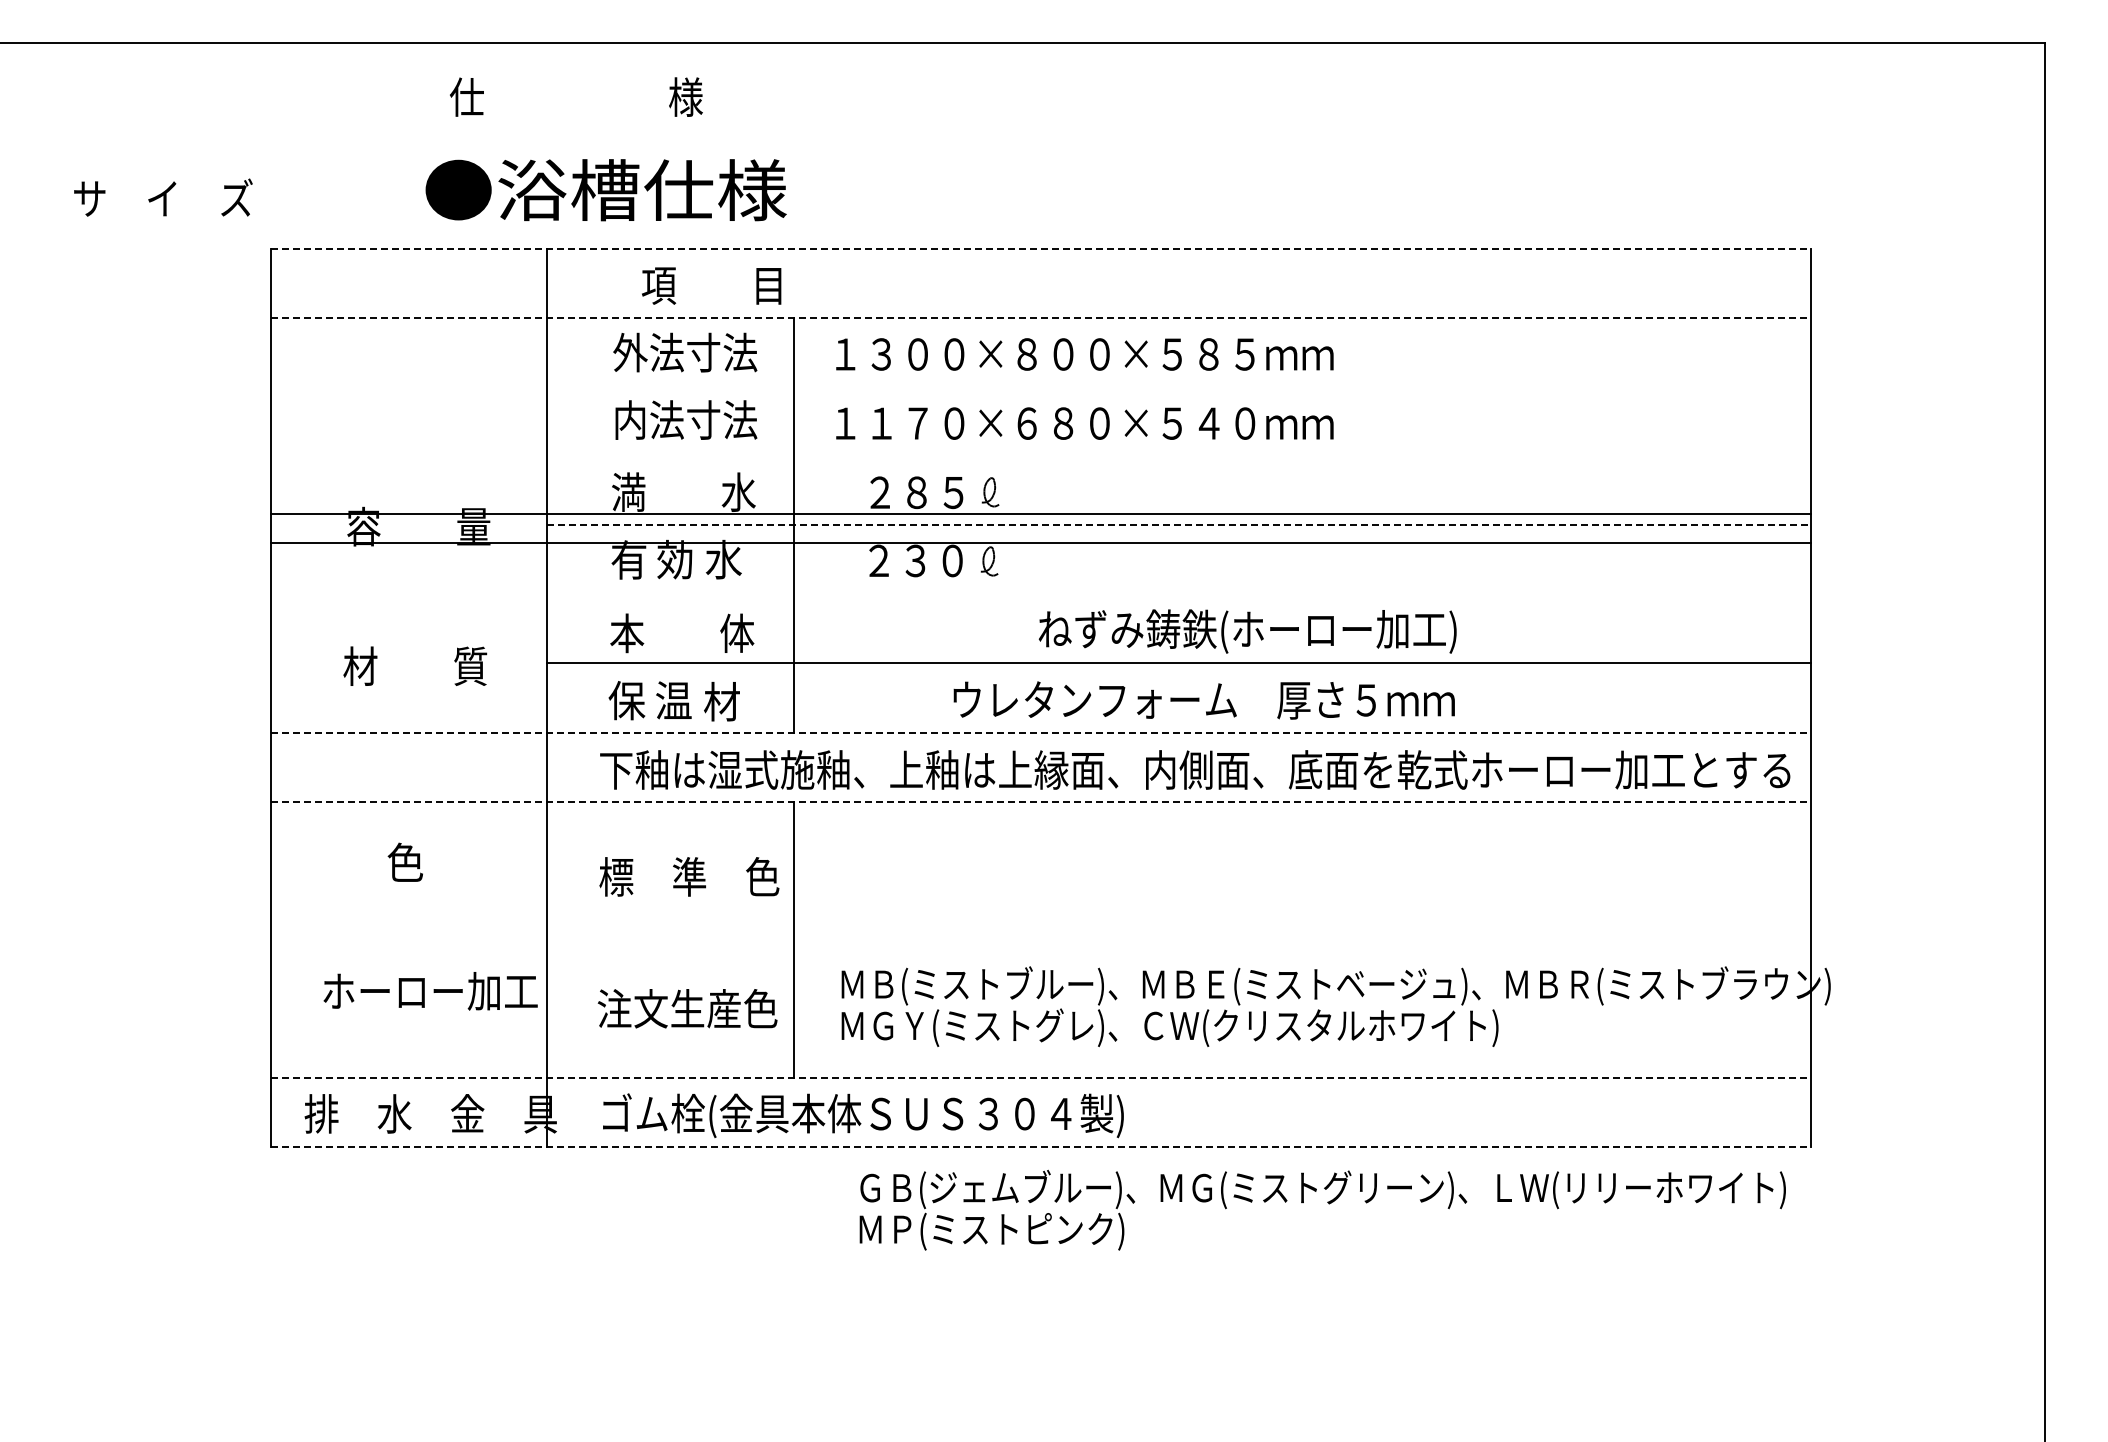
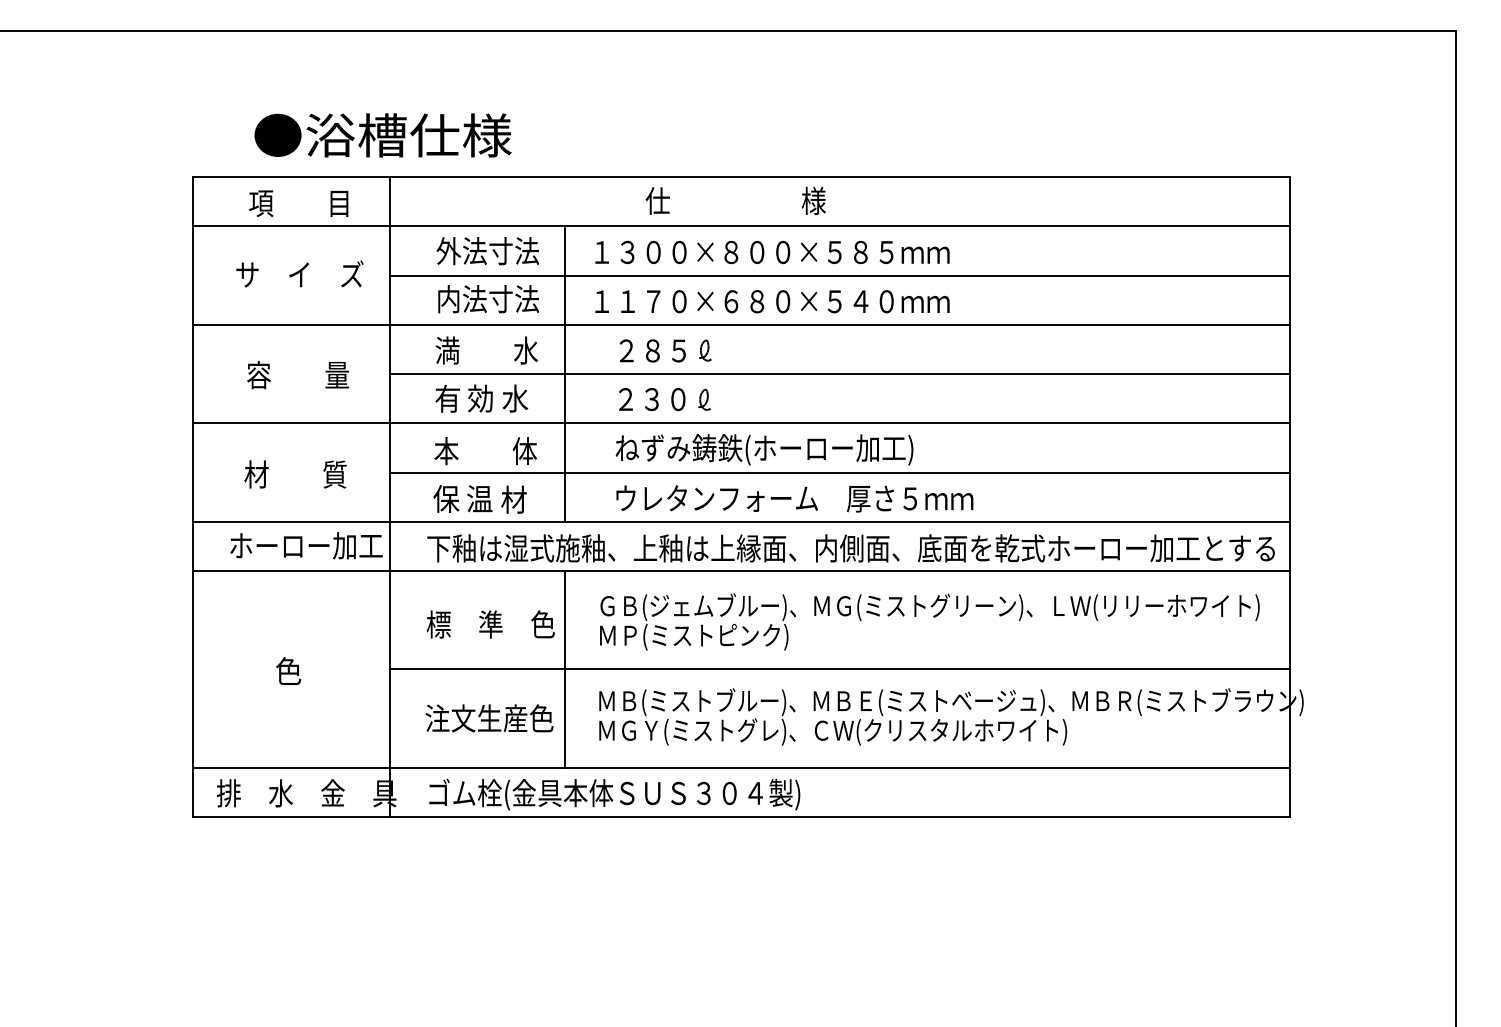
text: (576, 96) -> (735, 200), moved
text: (605, 190) -> (382, 135), moved
text: (163, 197) -> (300, 273), moved
line: (1041, 248) -> (741, 176), dashed -> solid
text: (711, 285) -> (298, 203), moved
line: (1041, 317) -> (741, 226), dashed -> solid
line: (1179, 386) -> (839, 275), added
line: (1040, 514) -> (740, 325), moved
line: (1179, 525) -> (839, 374), dashed -> solid
line: (1040, 543) -> (740, 423), moved
text: (1247, 631) -> (764, 449), moved
text: (1203, 700) -> (794, 498), moved
line: (1041, 732) -> (741, 521), dashed -> solid
line: (1041, 801) -> (741, 570), dashed -> solid
text: (404, 861) -> (287, 670), moved
line: (1179, 940) -> (839, 669), added
text: (430, 991) -> (306, 545), moved
line: (1041, 1078) -> (741, 768), dashed -> solid
line: (1041, 1147) -> (741, 817), dashed -> solid
text: (1322, 1209) -> (929, 621), moved

